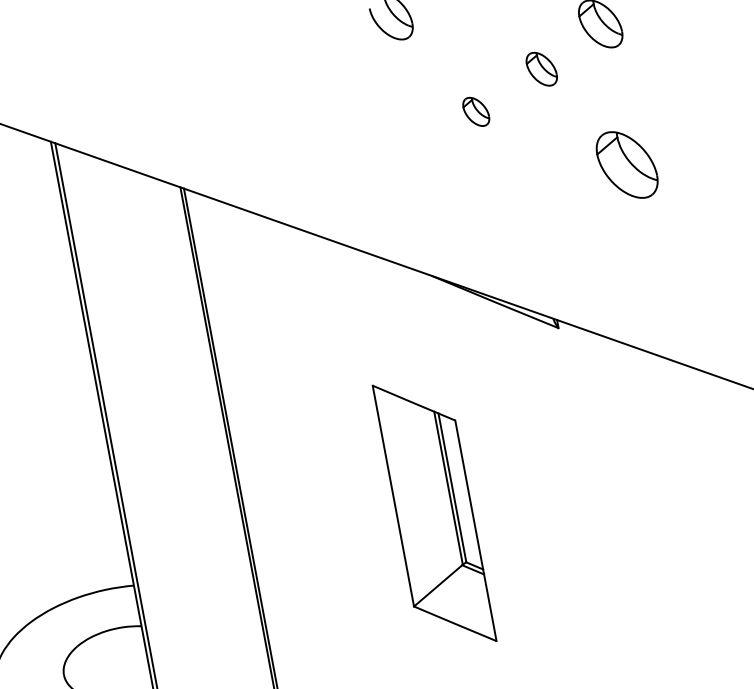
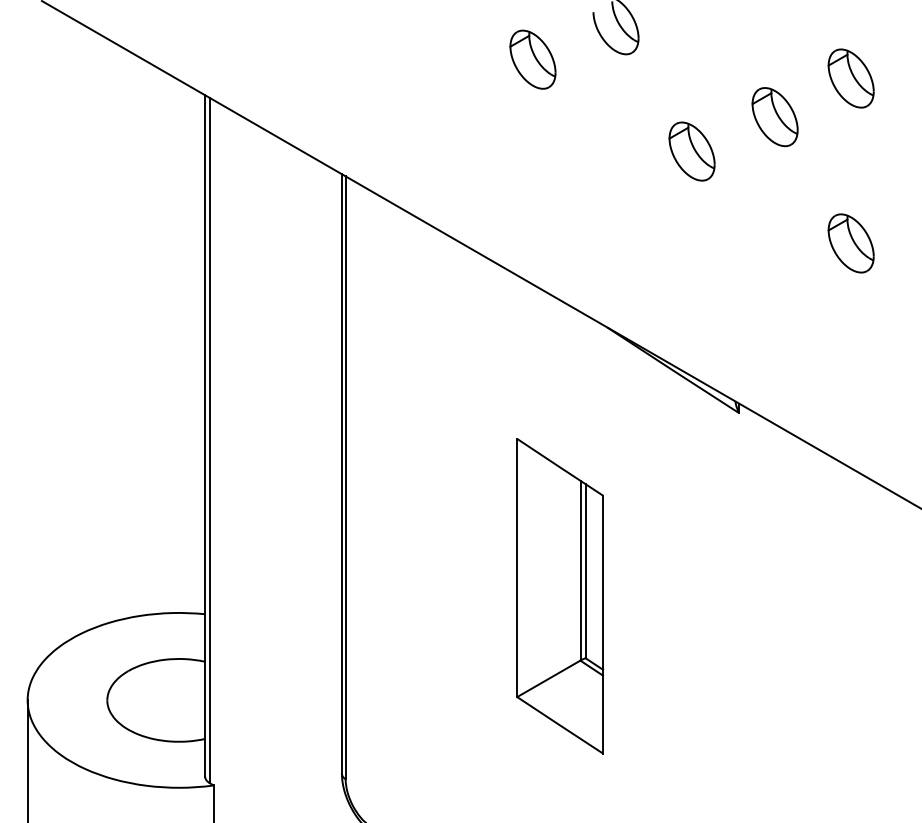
part: (325, 58) -> (532, 59), added
part: (541, 69) -> (774, 117), size x1.43
part: (475, 111) -> (691, 151), size x1.67
part: (626, 165) -> (850, 243), size x0.71

